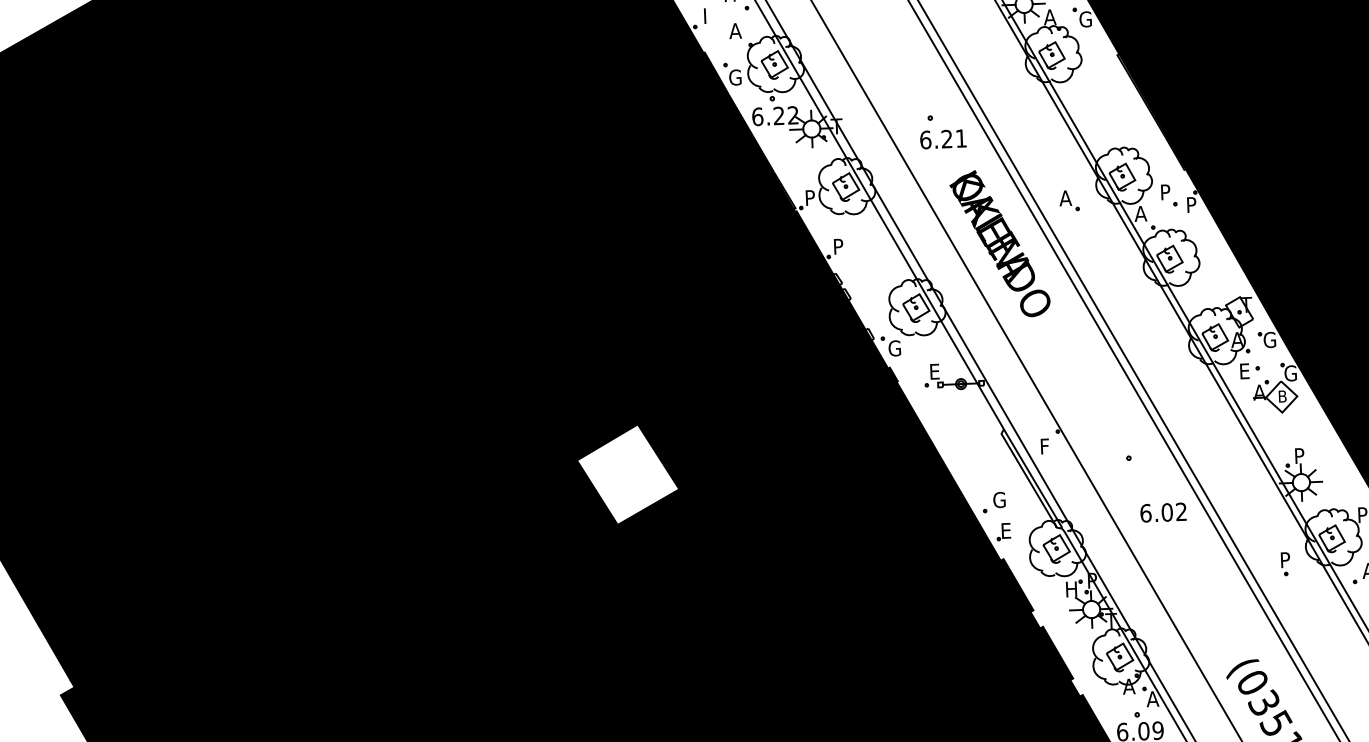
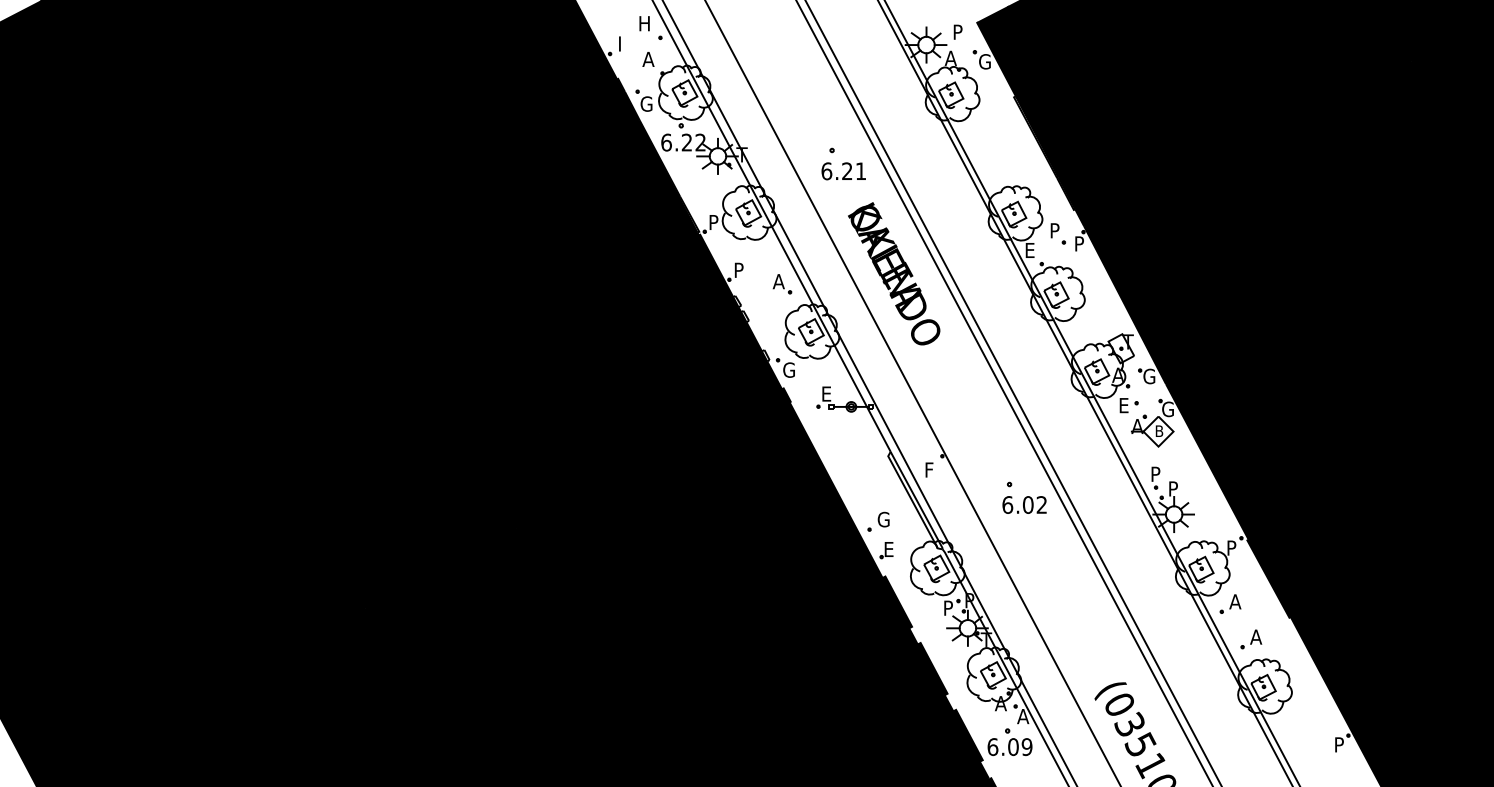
part: (1069, 201) -> (782, 284), moved
text: (1140, 213) -> (1030, 250), A -> E
fill: (628, 474) -> (528, 480), added
text: (1163, 512) -> (1024, 504), moved
part: (1285, 563) -> (1155, 477), moved
text: (1072, 588) -> (950, 607), H -> P

